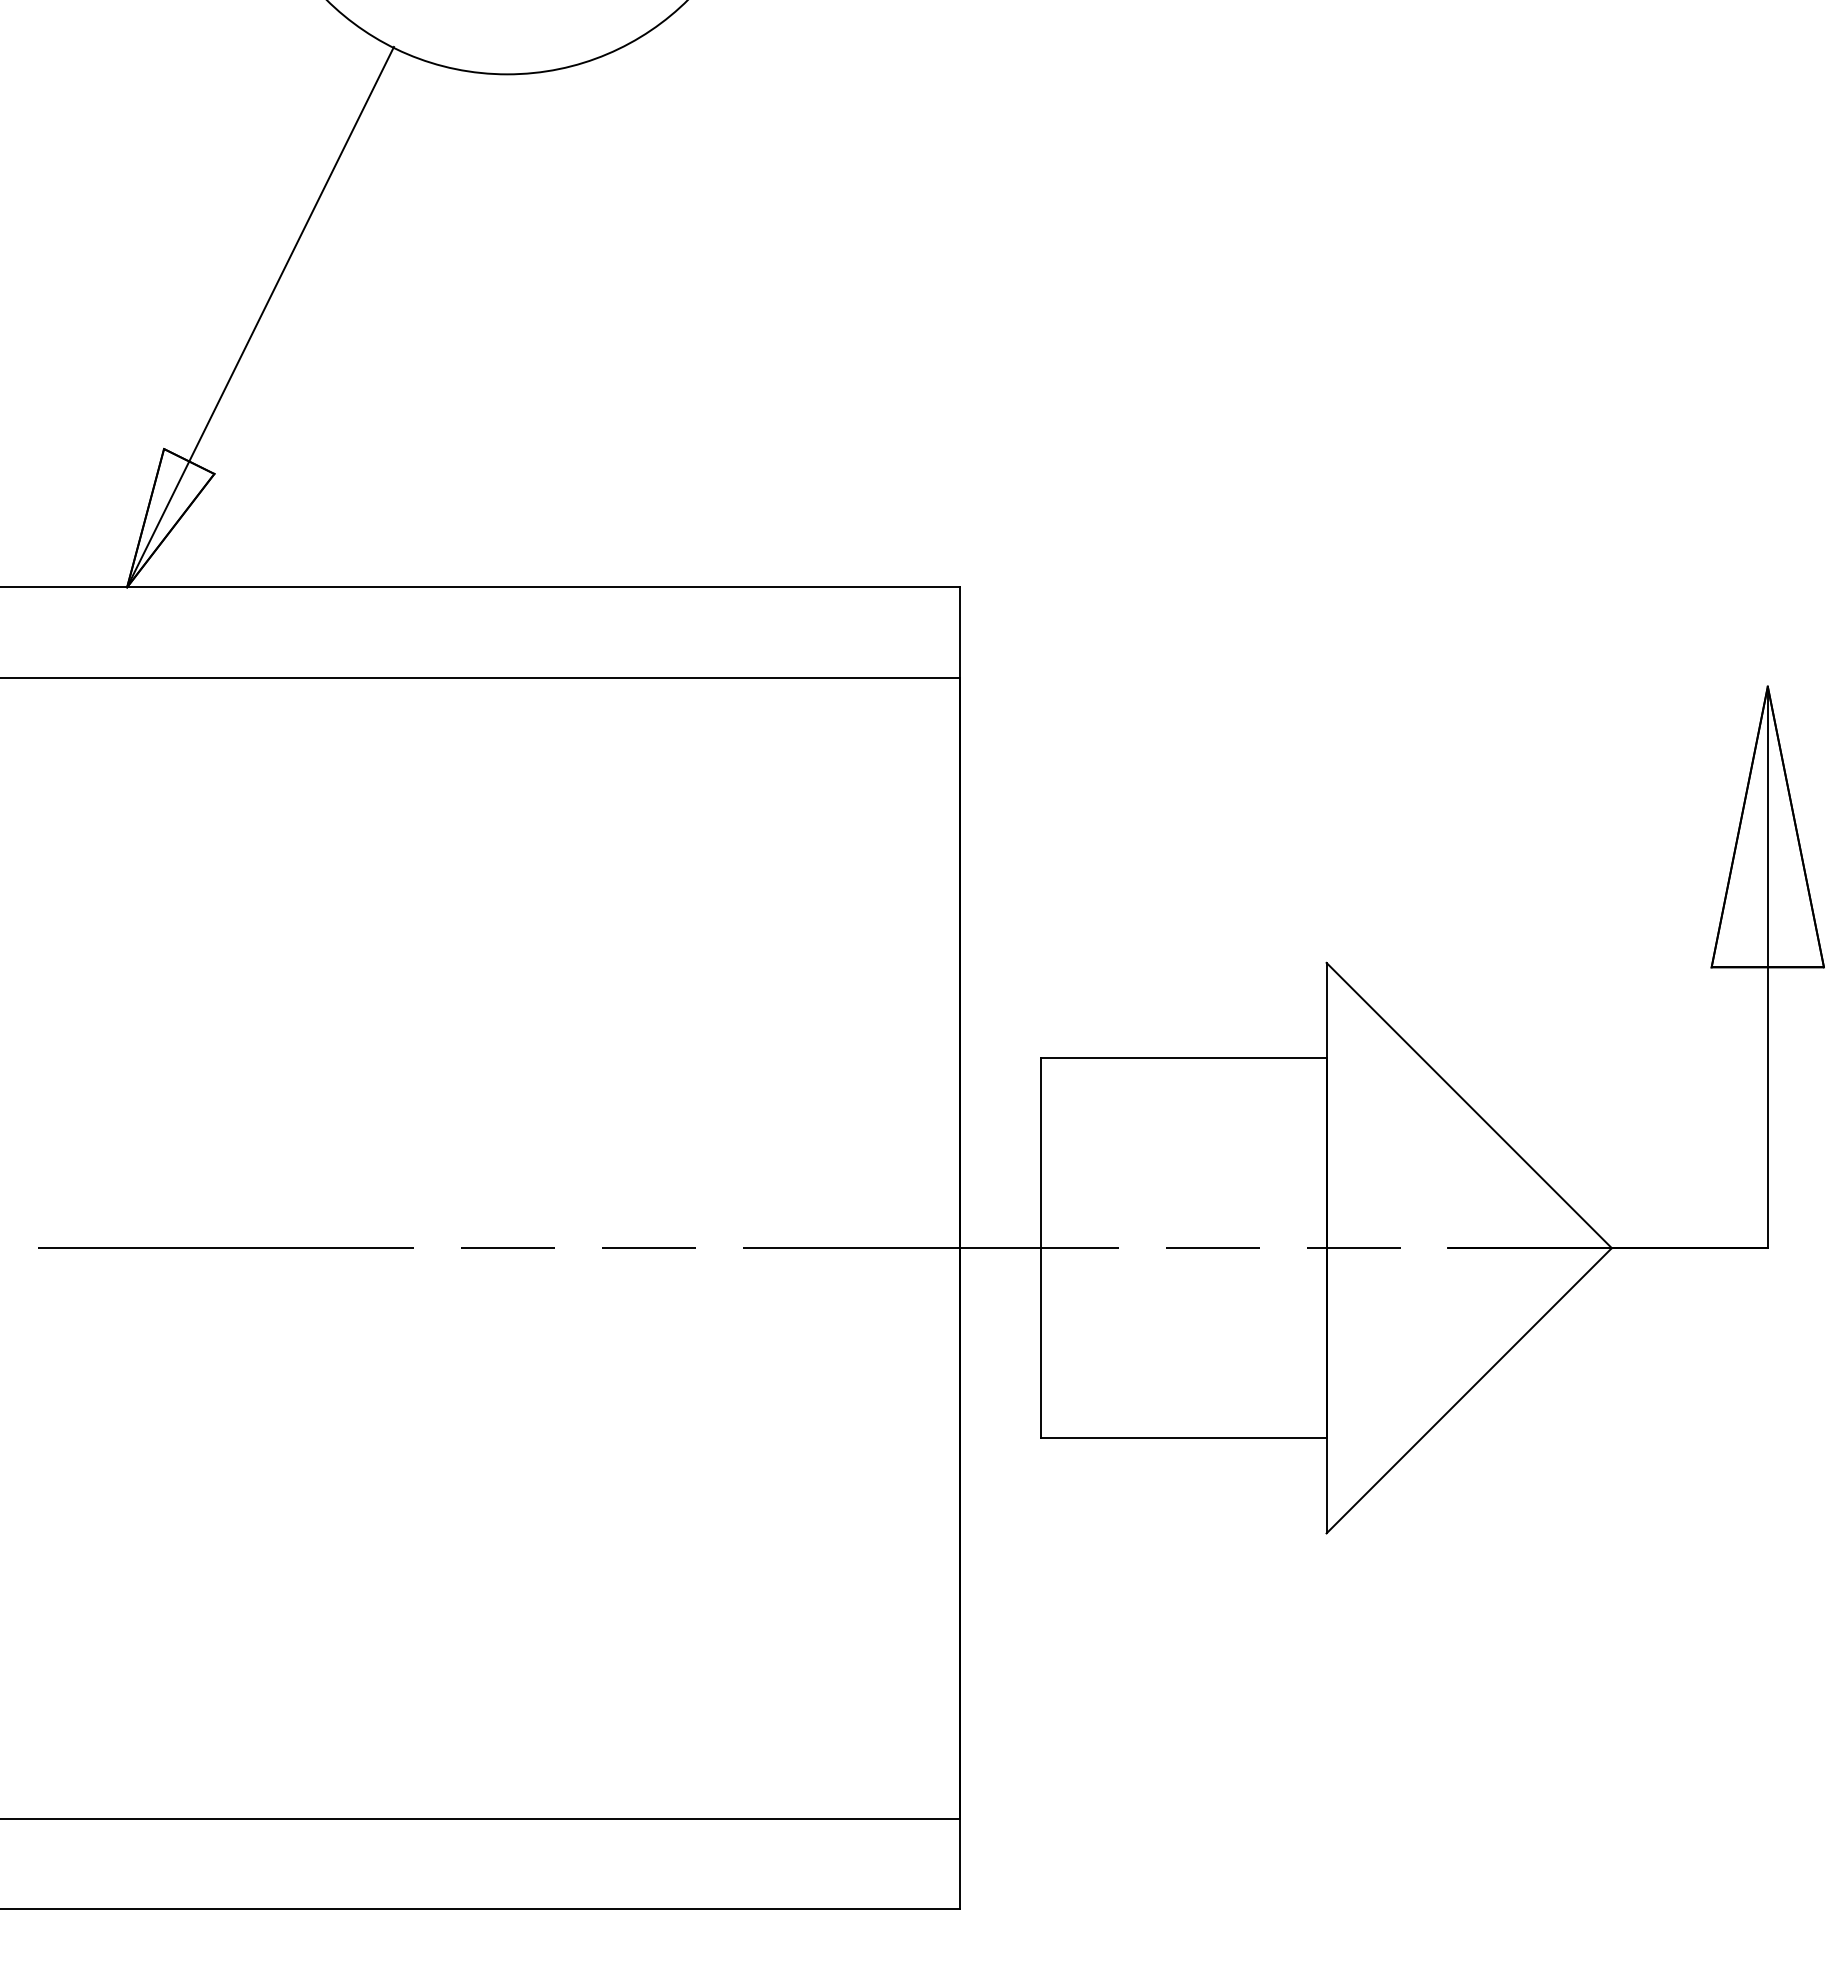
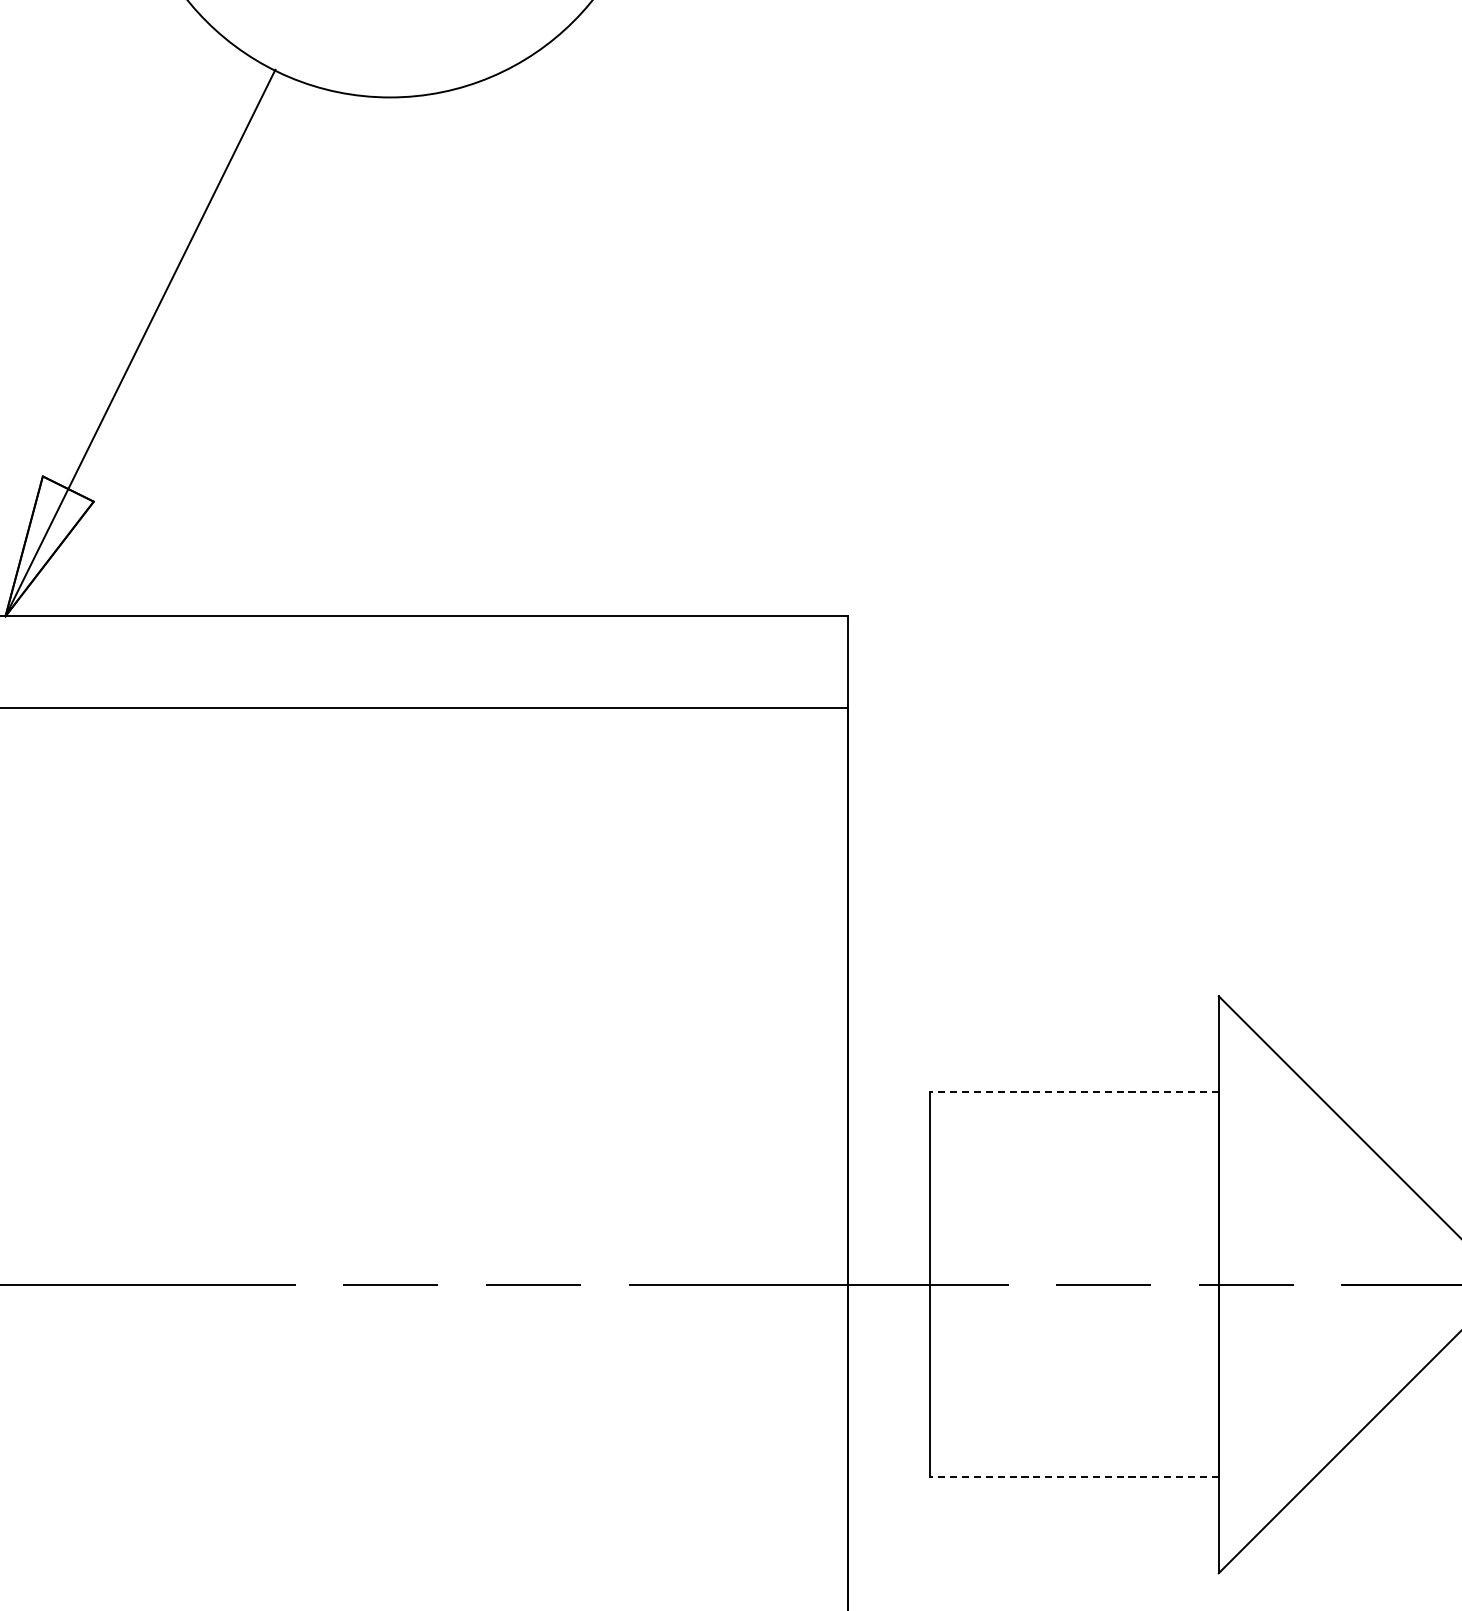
line: (1183, 1058) -> (1074, 1092), solid -> dashed
line: (1183, 1438) -> (1074, 1477), solid -> dashed

